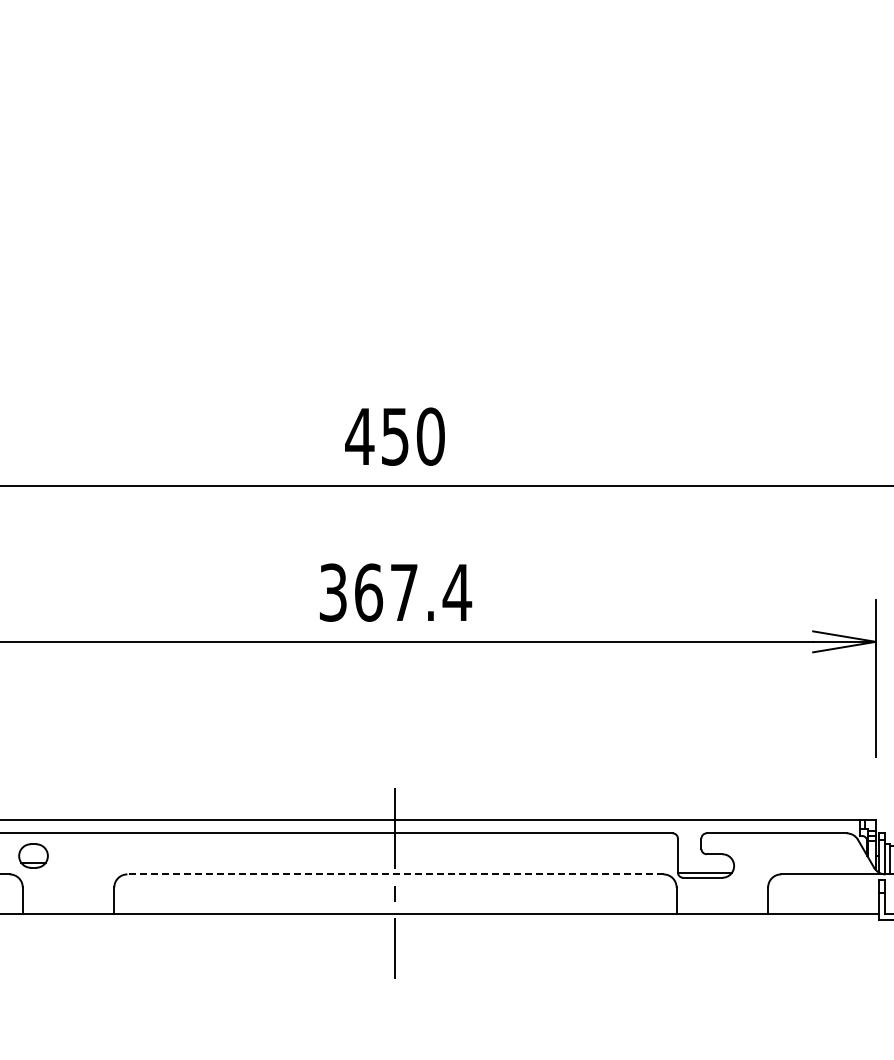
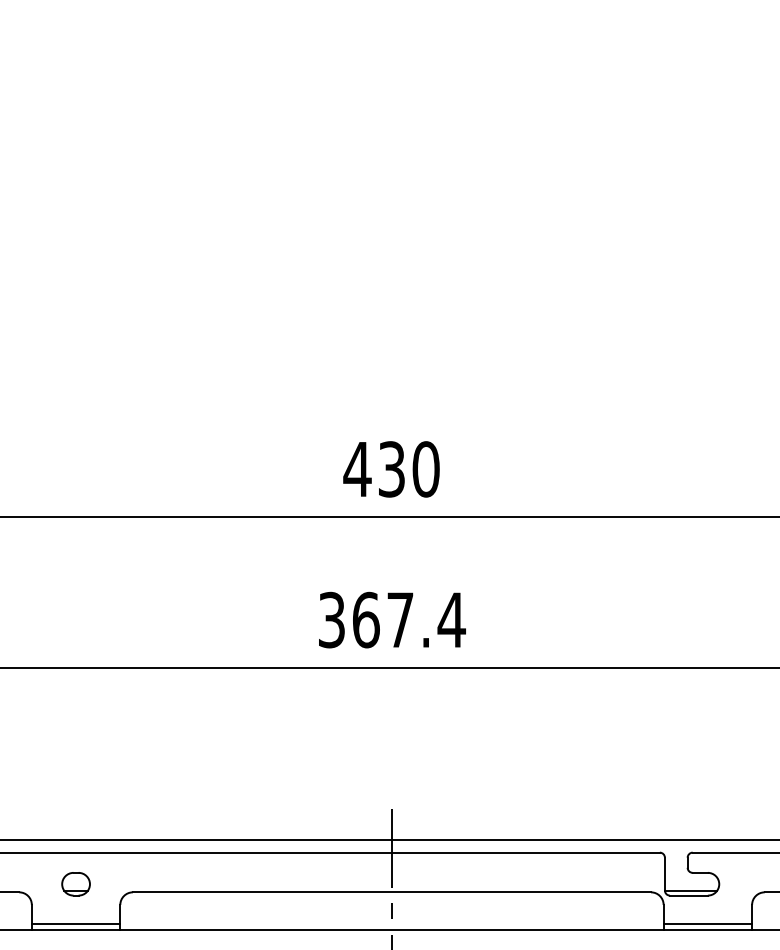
text: (395, 436) -> (392, 469), 450 -> 430
part: (33, 855) -> (76, 883), moved
line: (394, 874) -> (391, 892), dashed -> solid
line: (68, 907) -> (76, 924), added
line: (722, 907) -> (707, 924), added

